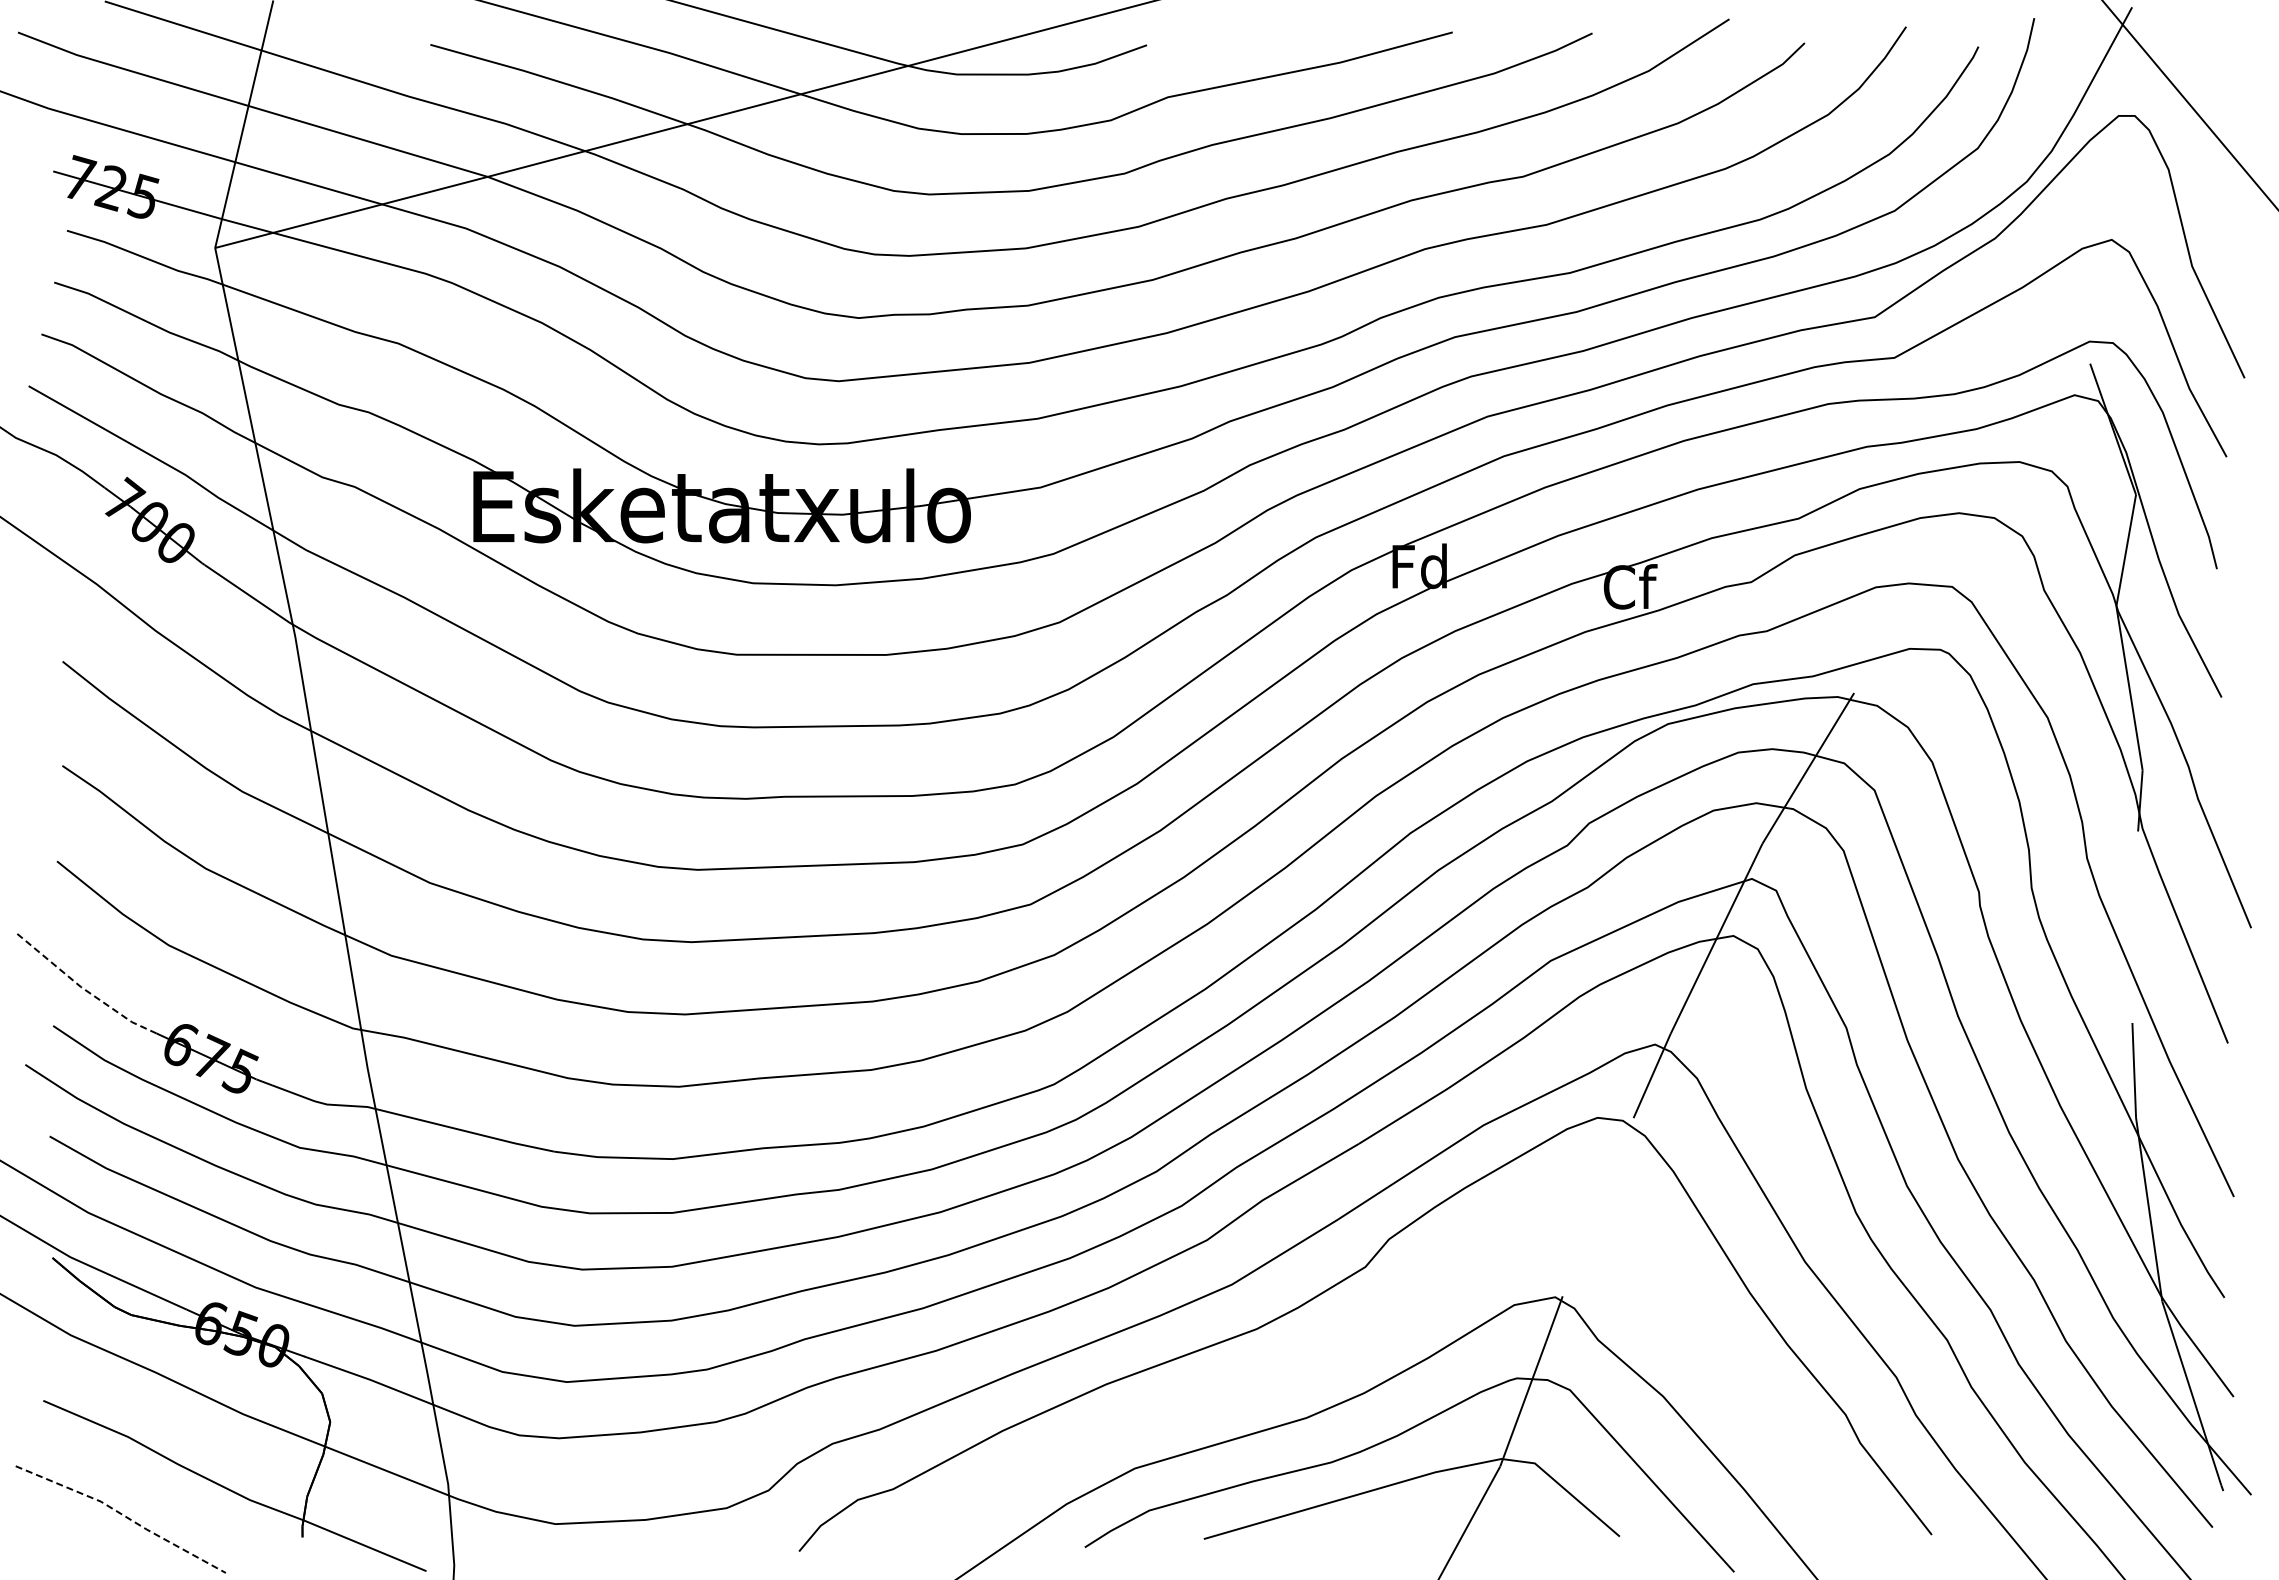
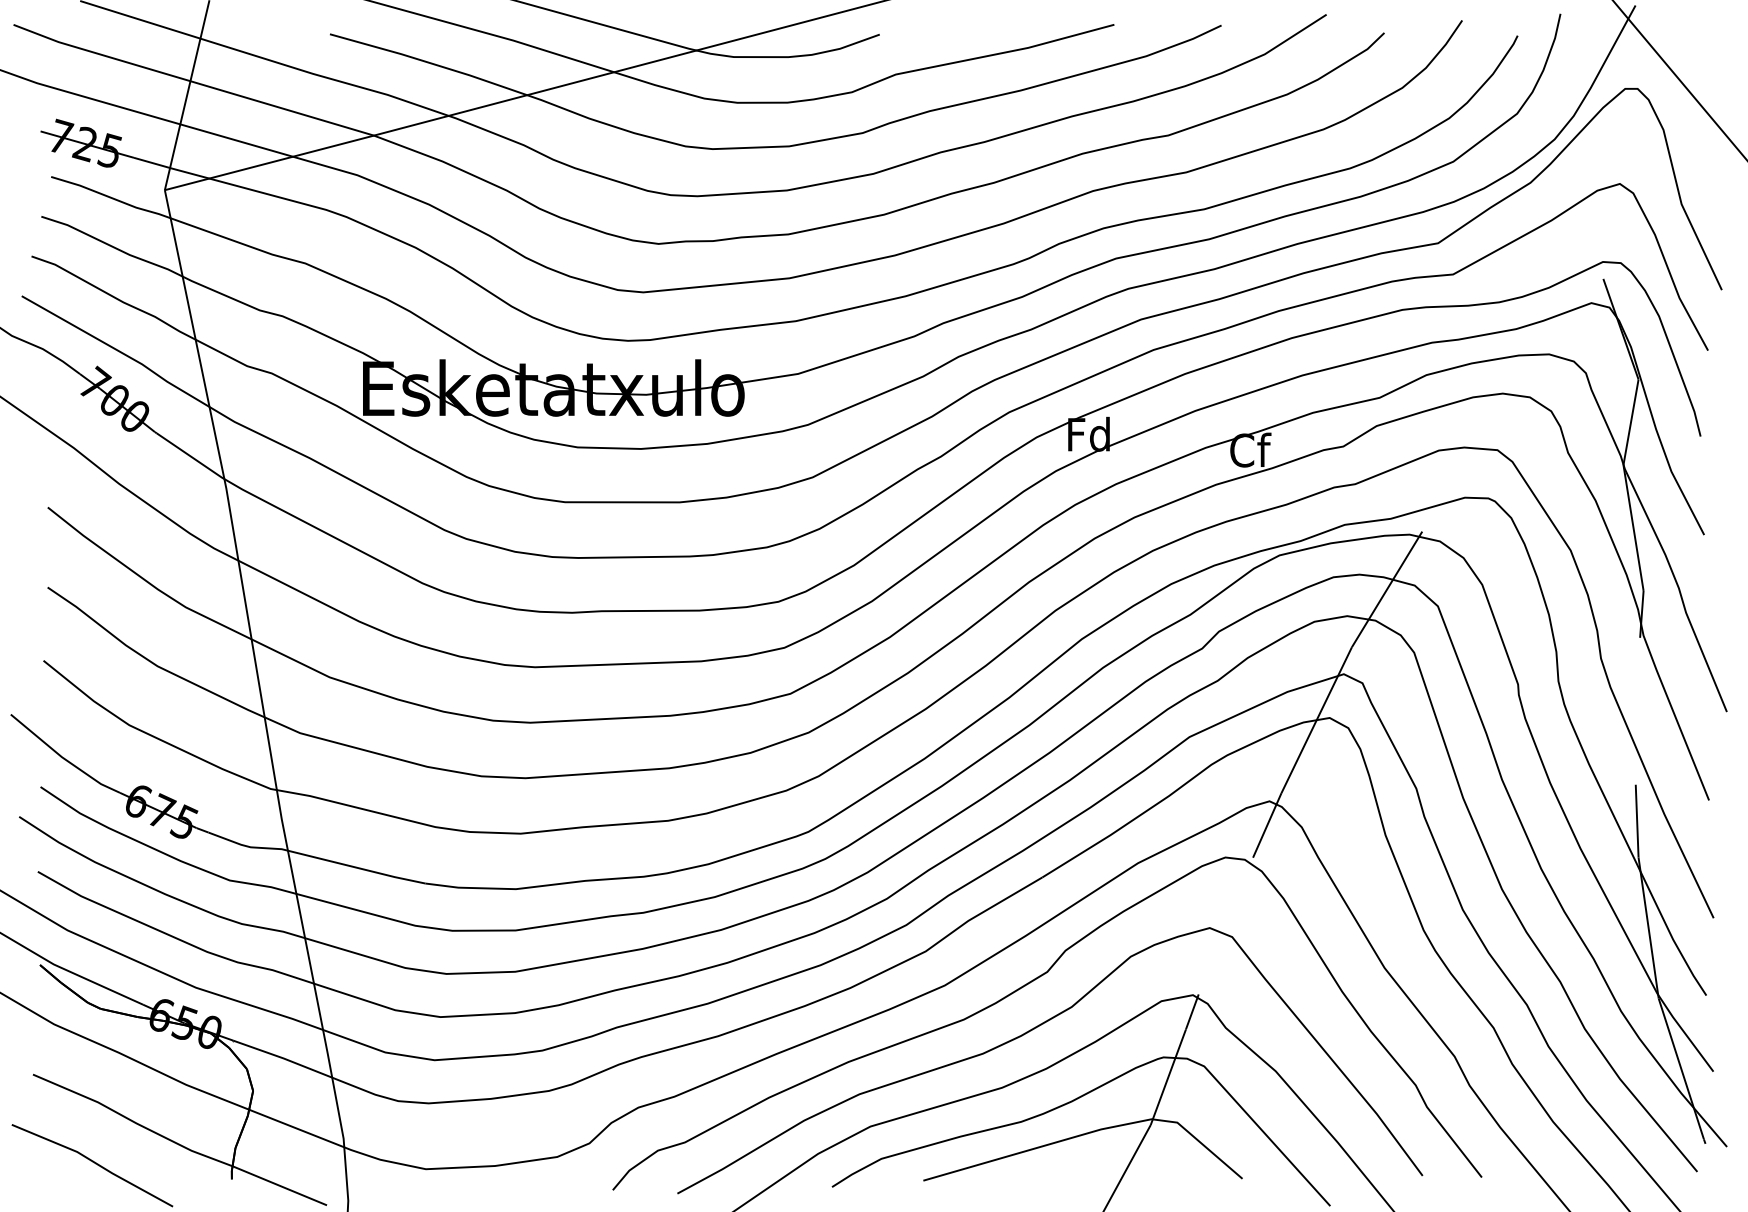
line: (81, 987) -> (62, 757), dashed -> solid
curve: (1347, 1342) -> (1033, 1029), added
line: (123, 1515) -> (94, 1162), dashed -> solid

